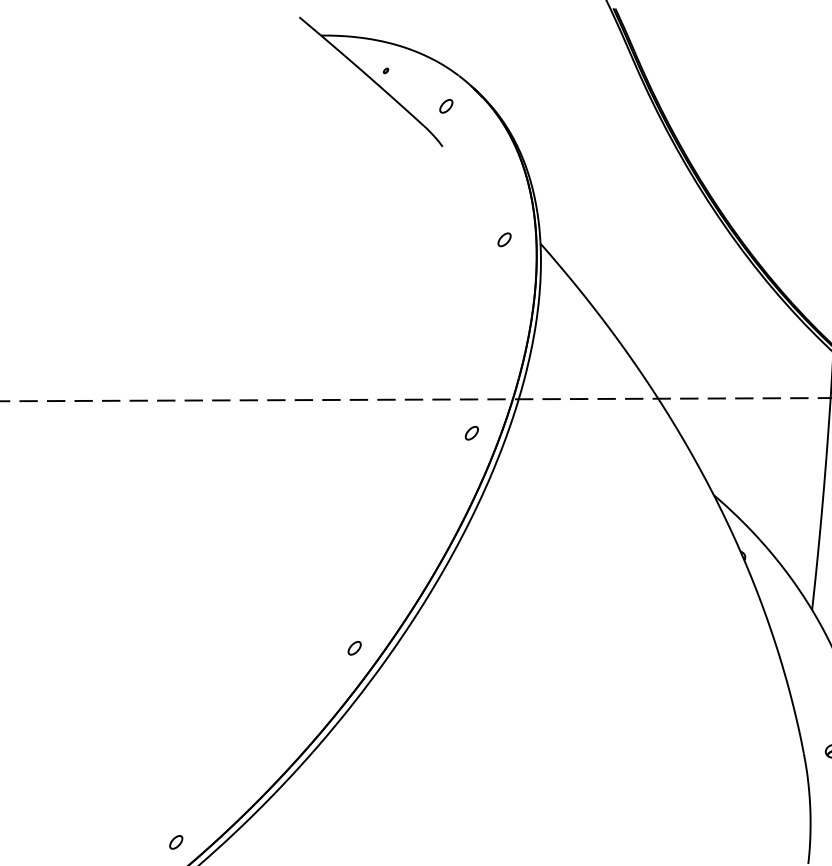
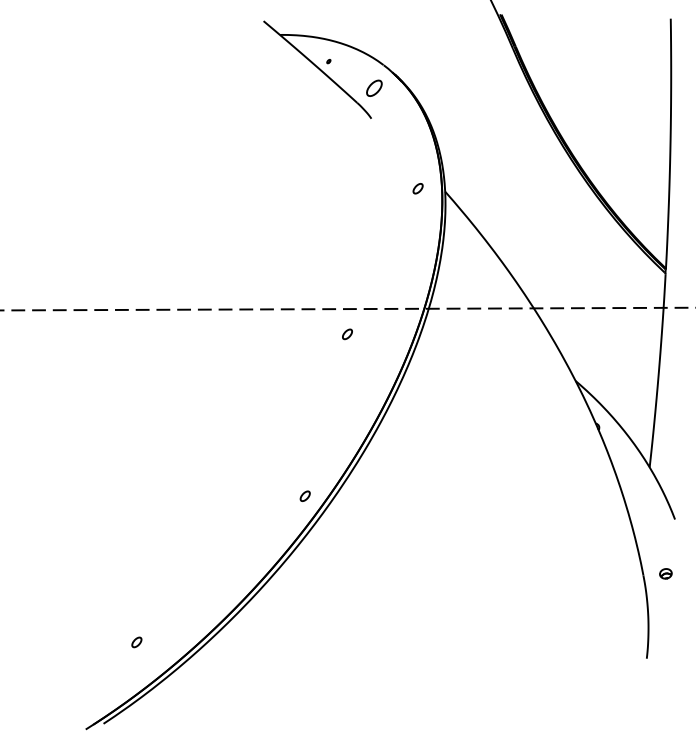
part: (445, 105) -> (373, 87), size x1.6
part: (471, 433) -> (347, 334), moved
part: (175, 842) -> (136, 642), moved

